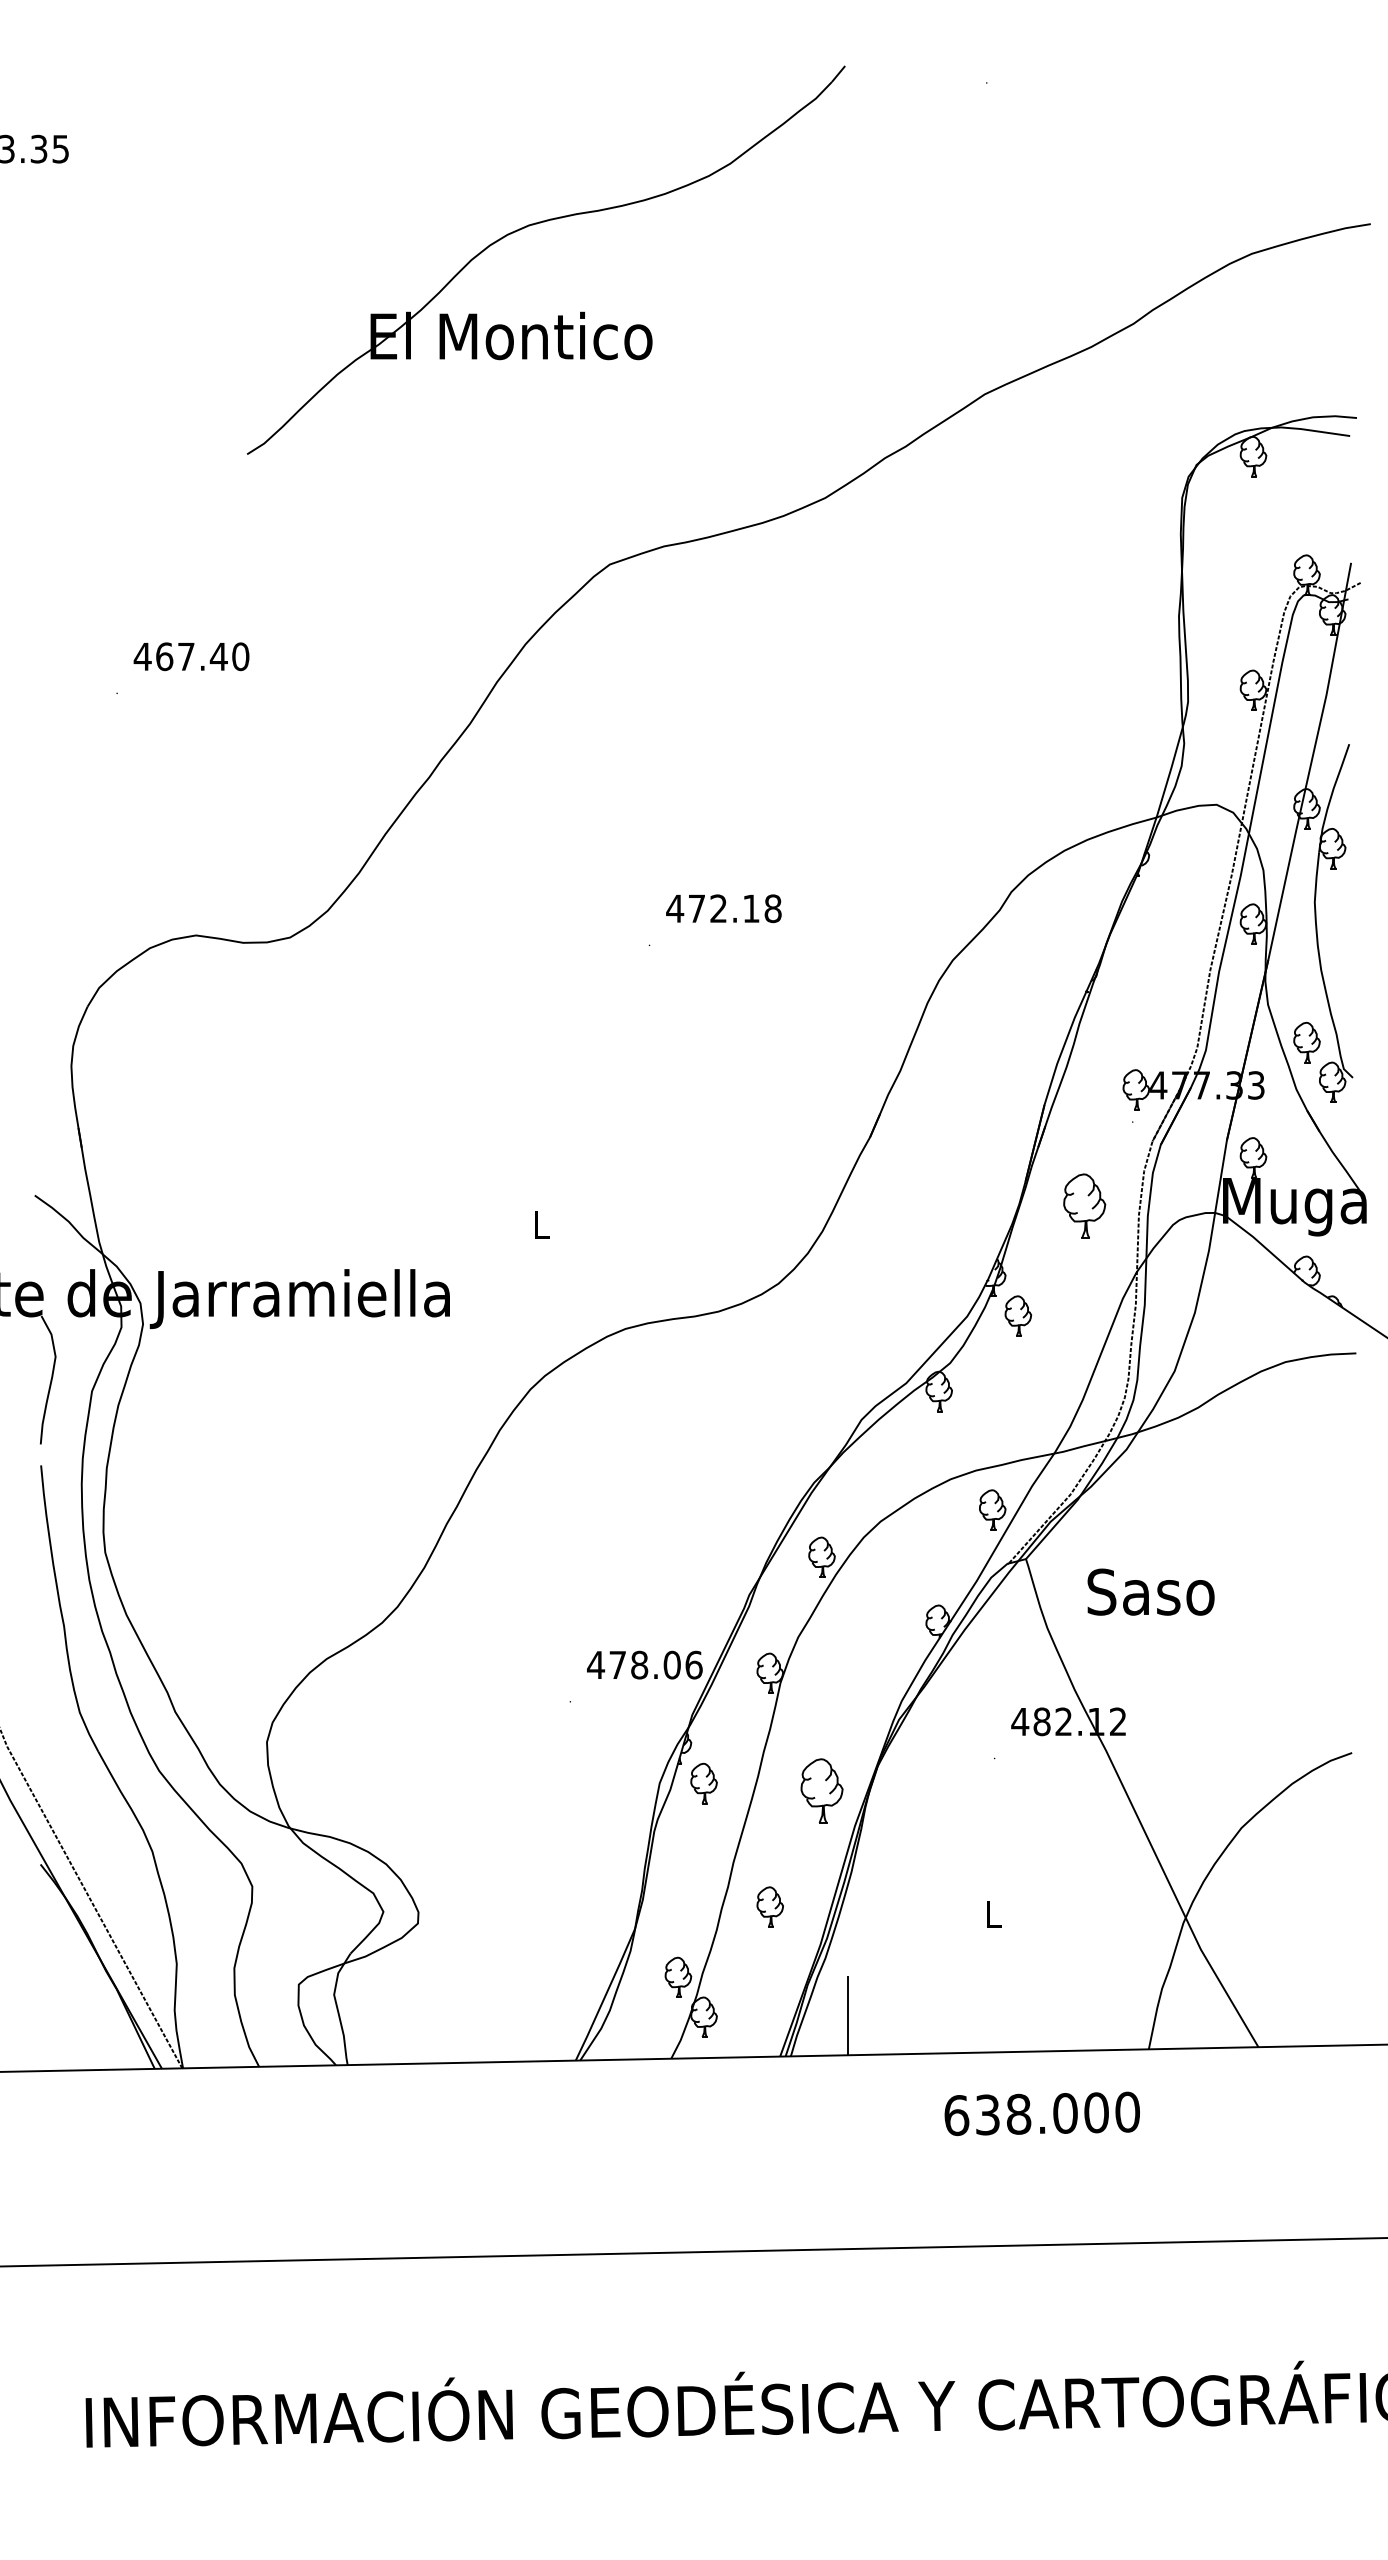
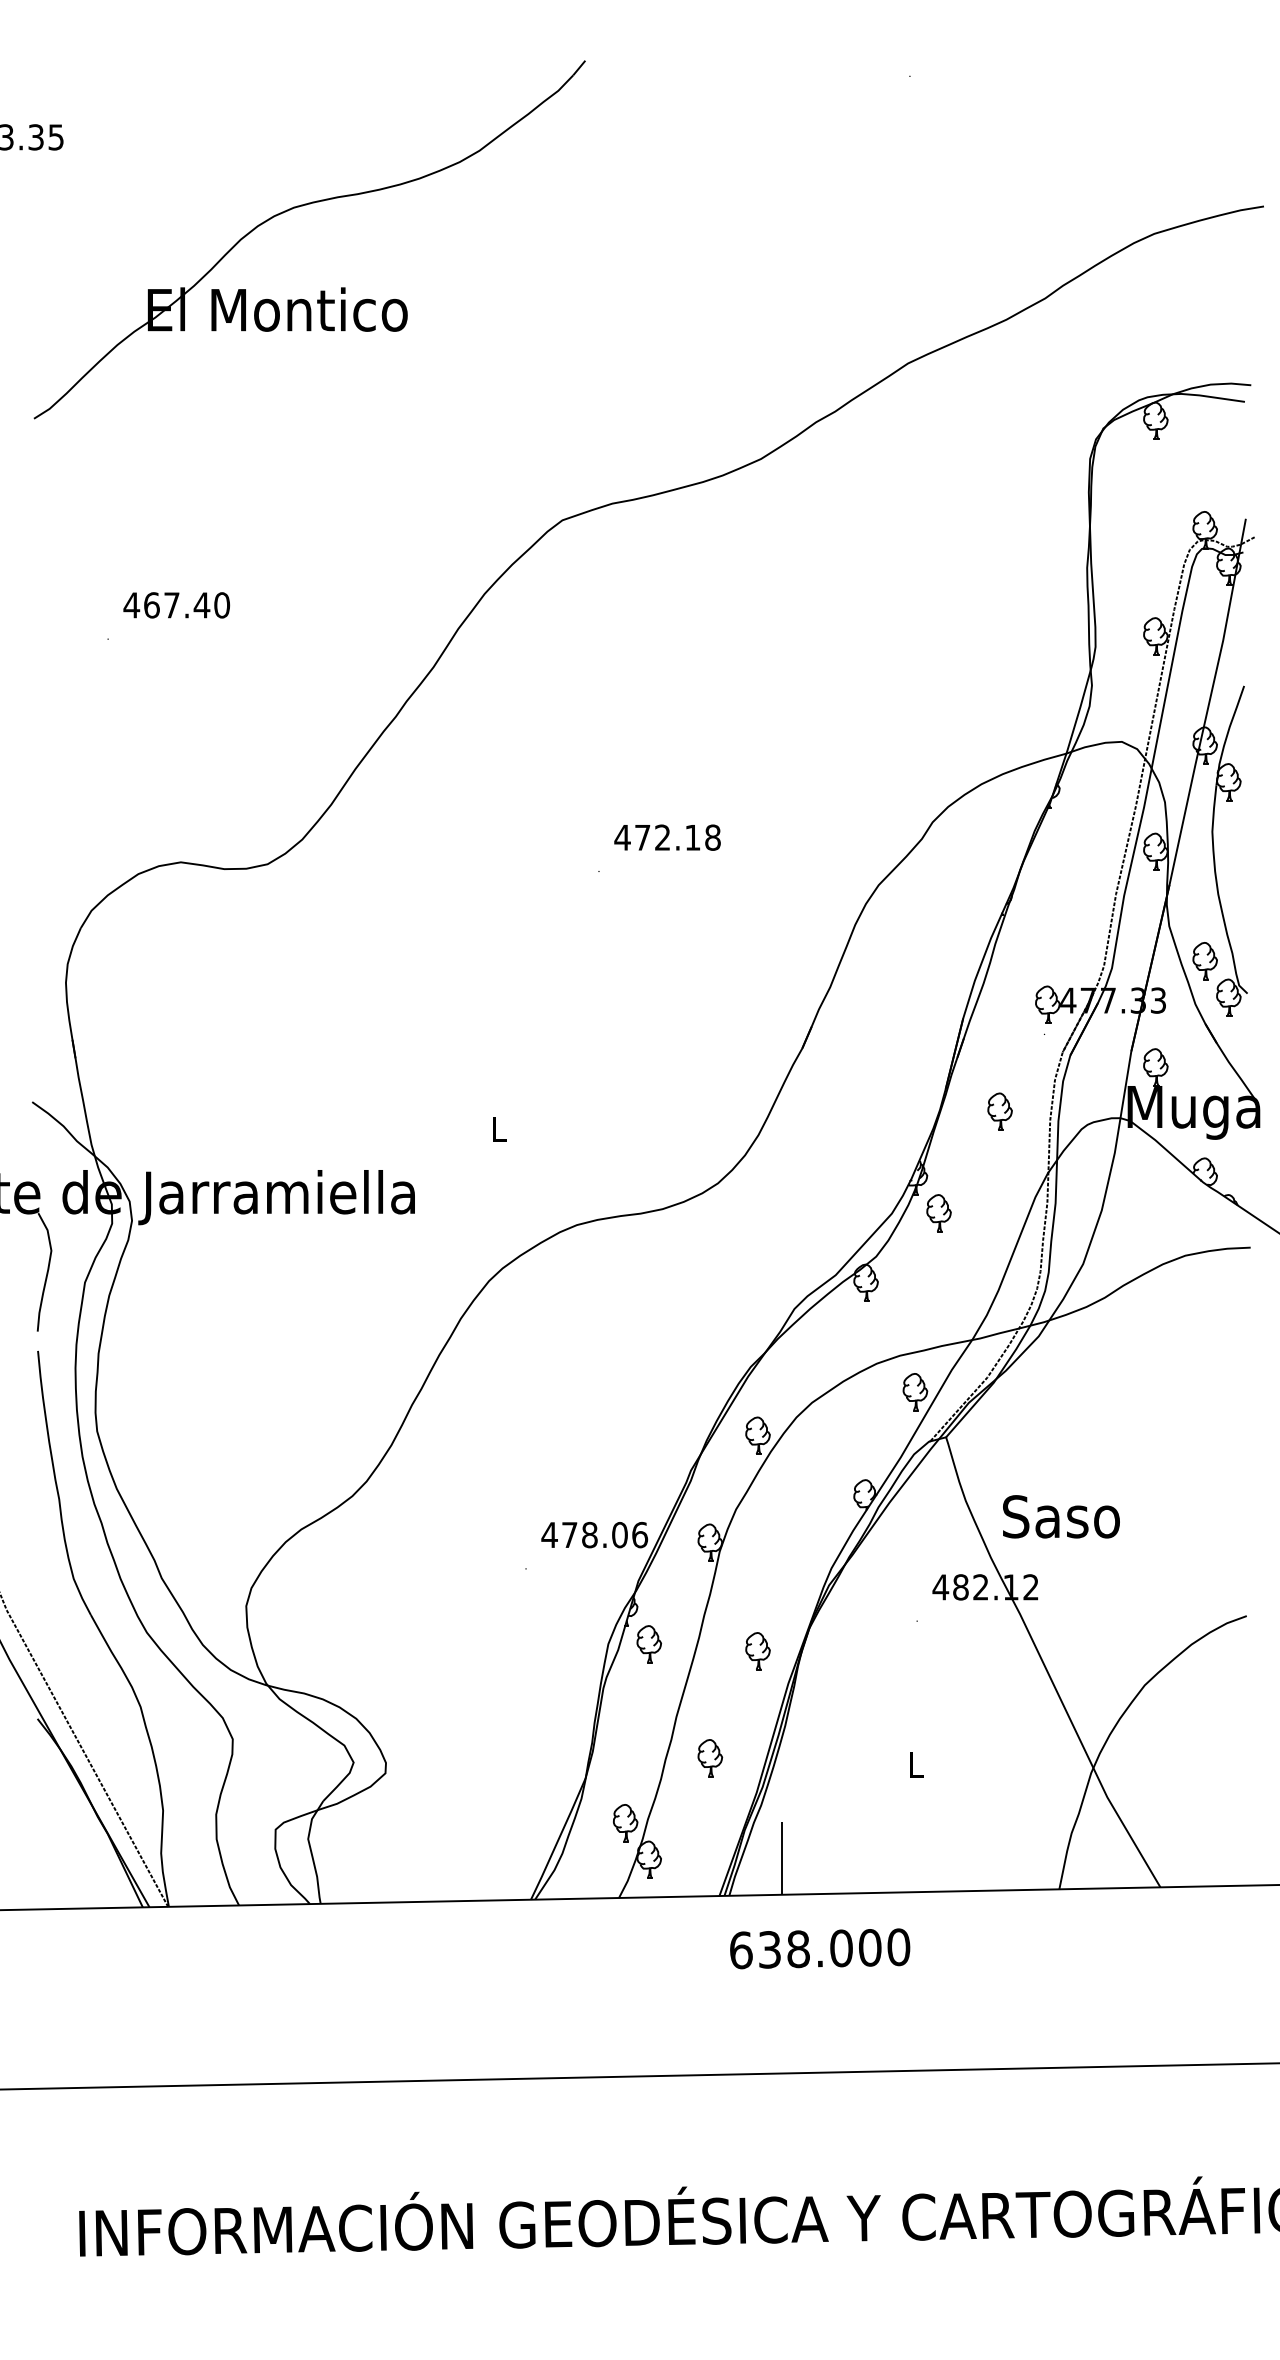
part: (535, 225) -> (299, 207), moved
part: (1083, 1205) -> (999, 1111), size x0.62
text: (1151, 1591) -> (1061, 1516), moved
part: (821, 1791) -> (757, 1651), size x0.62
text: (1042, 2113) -> (820, 1948), moved

